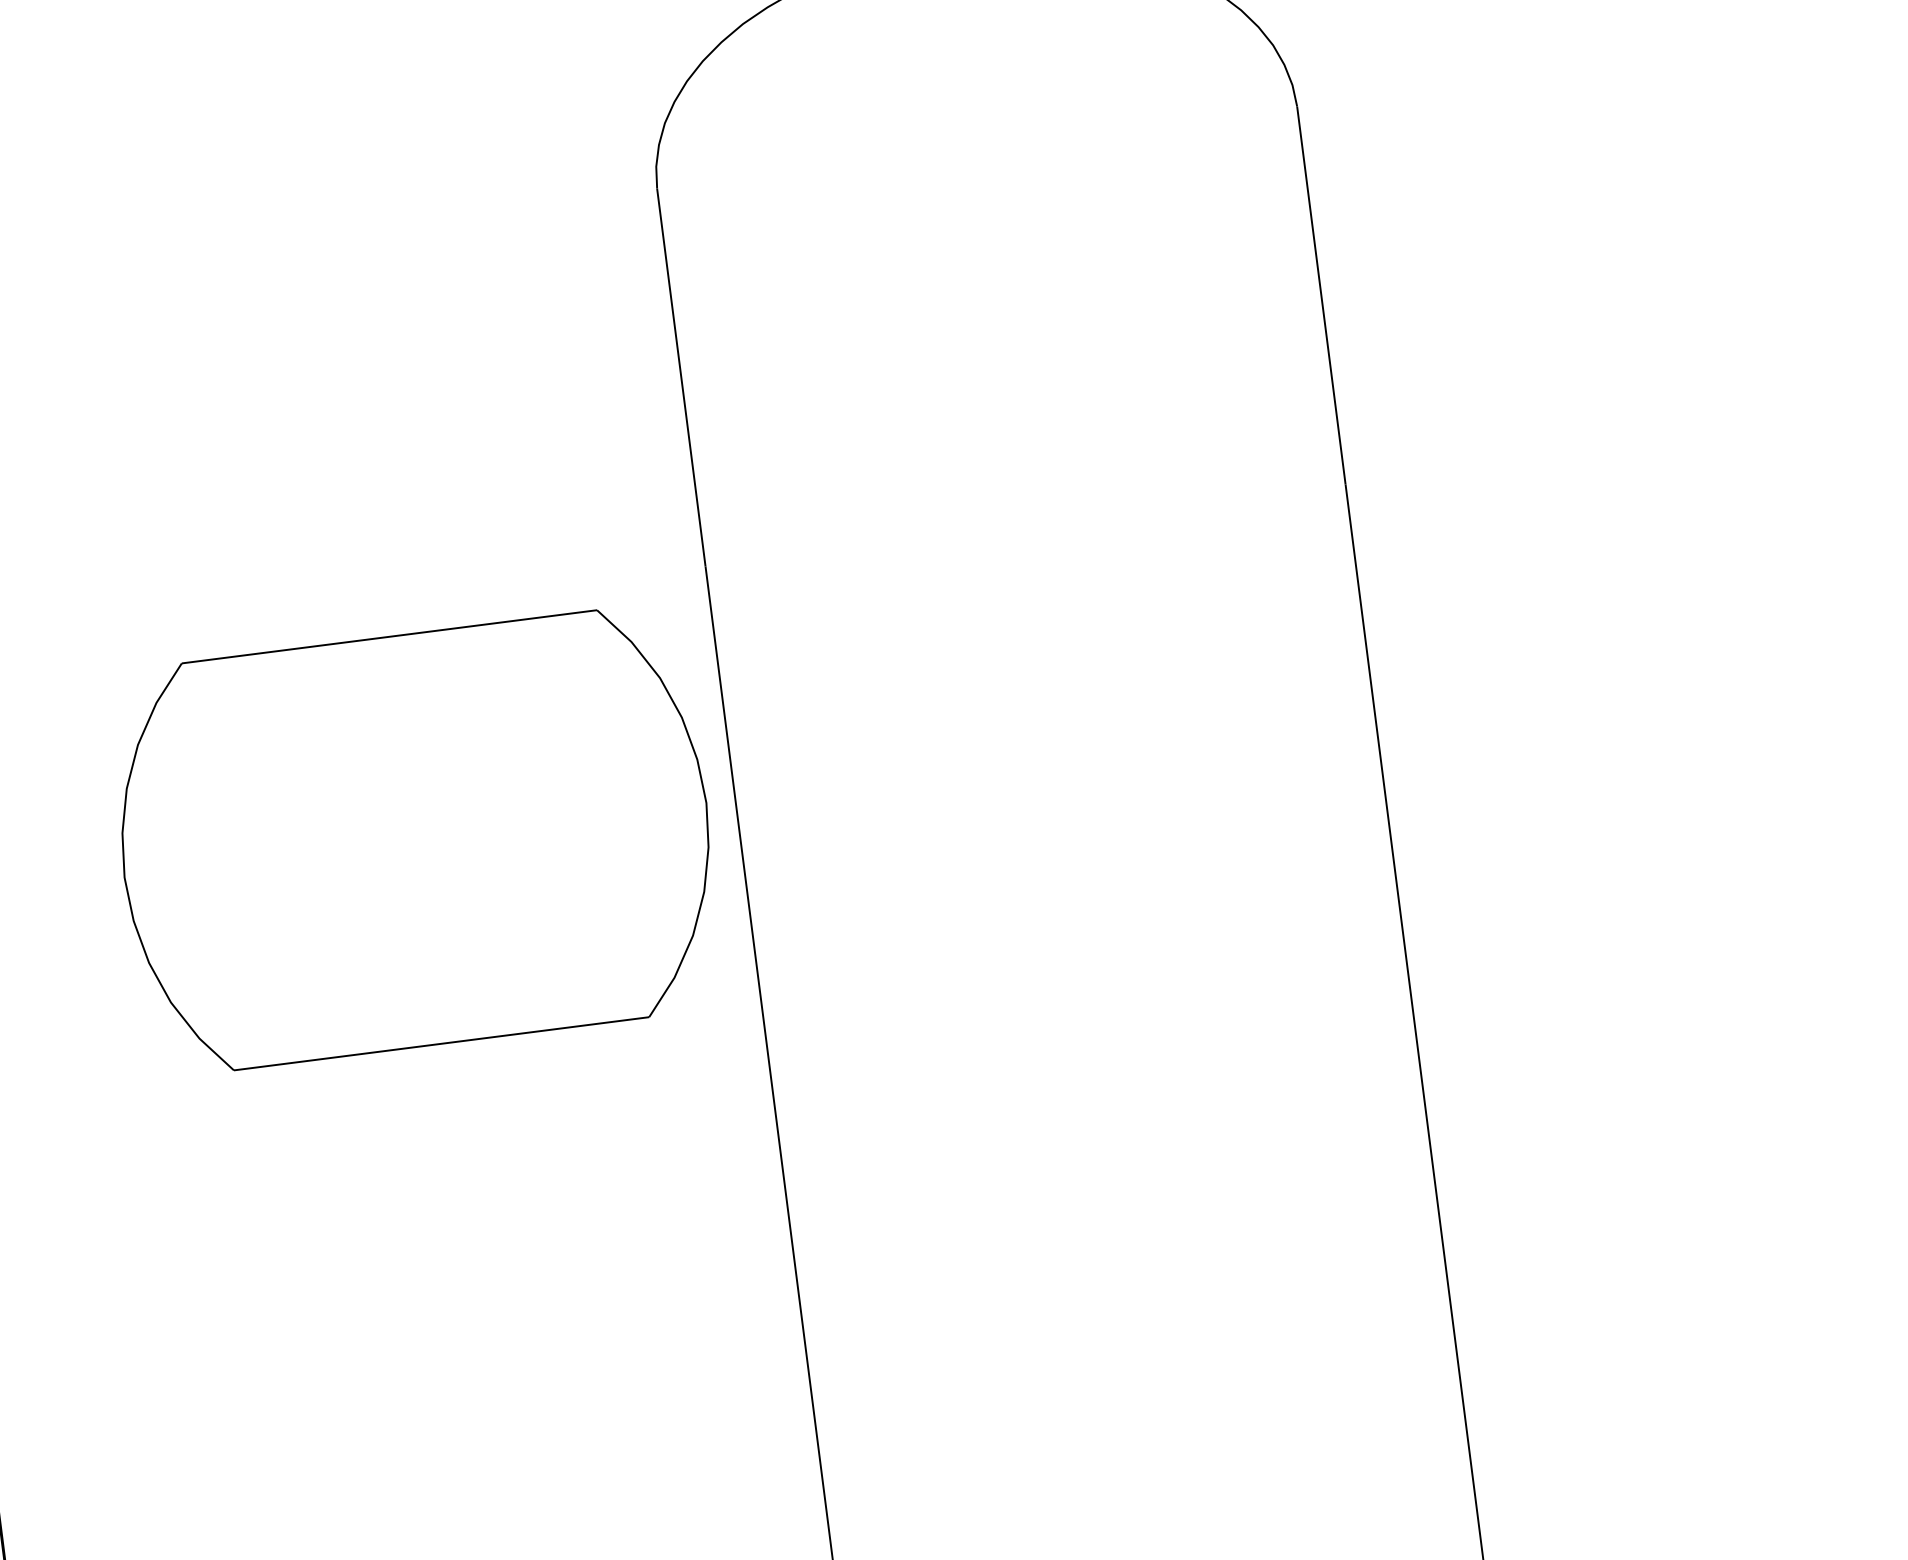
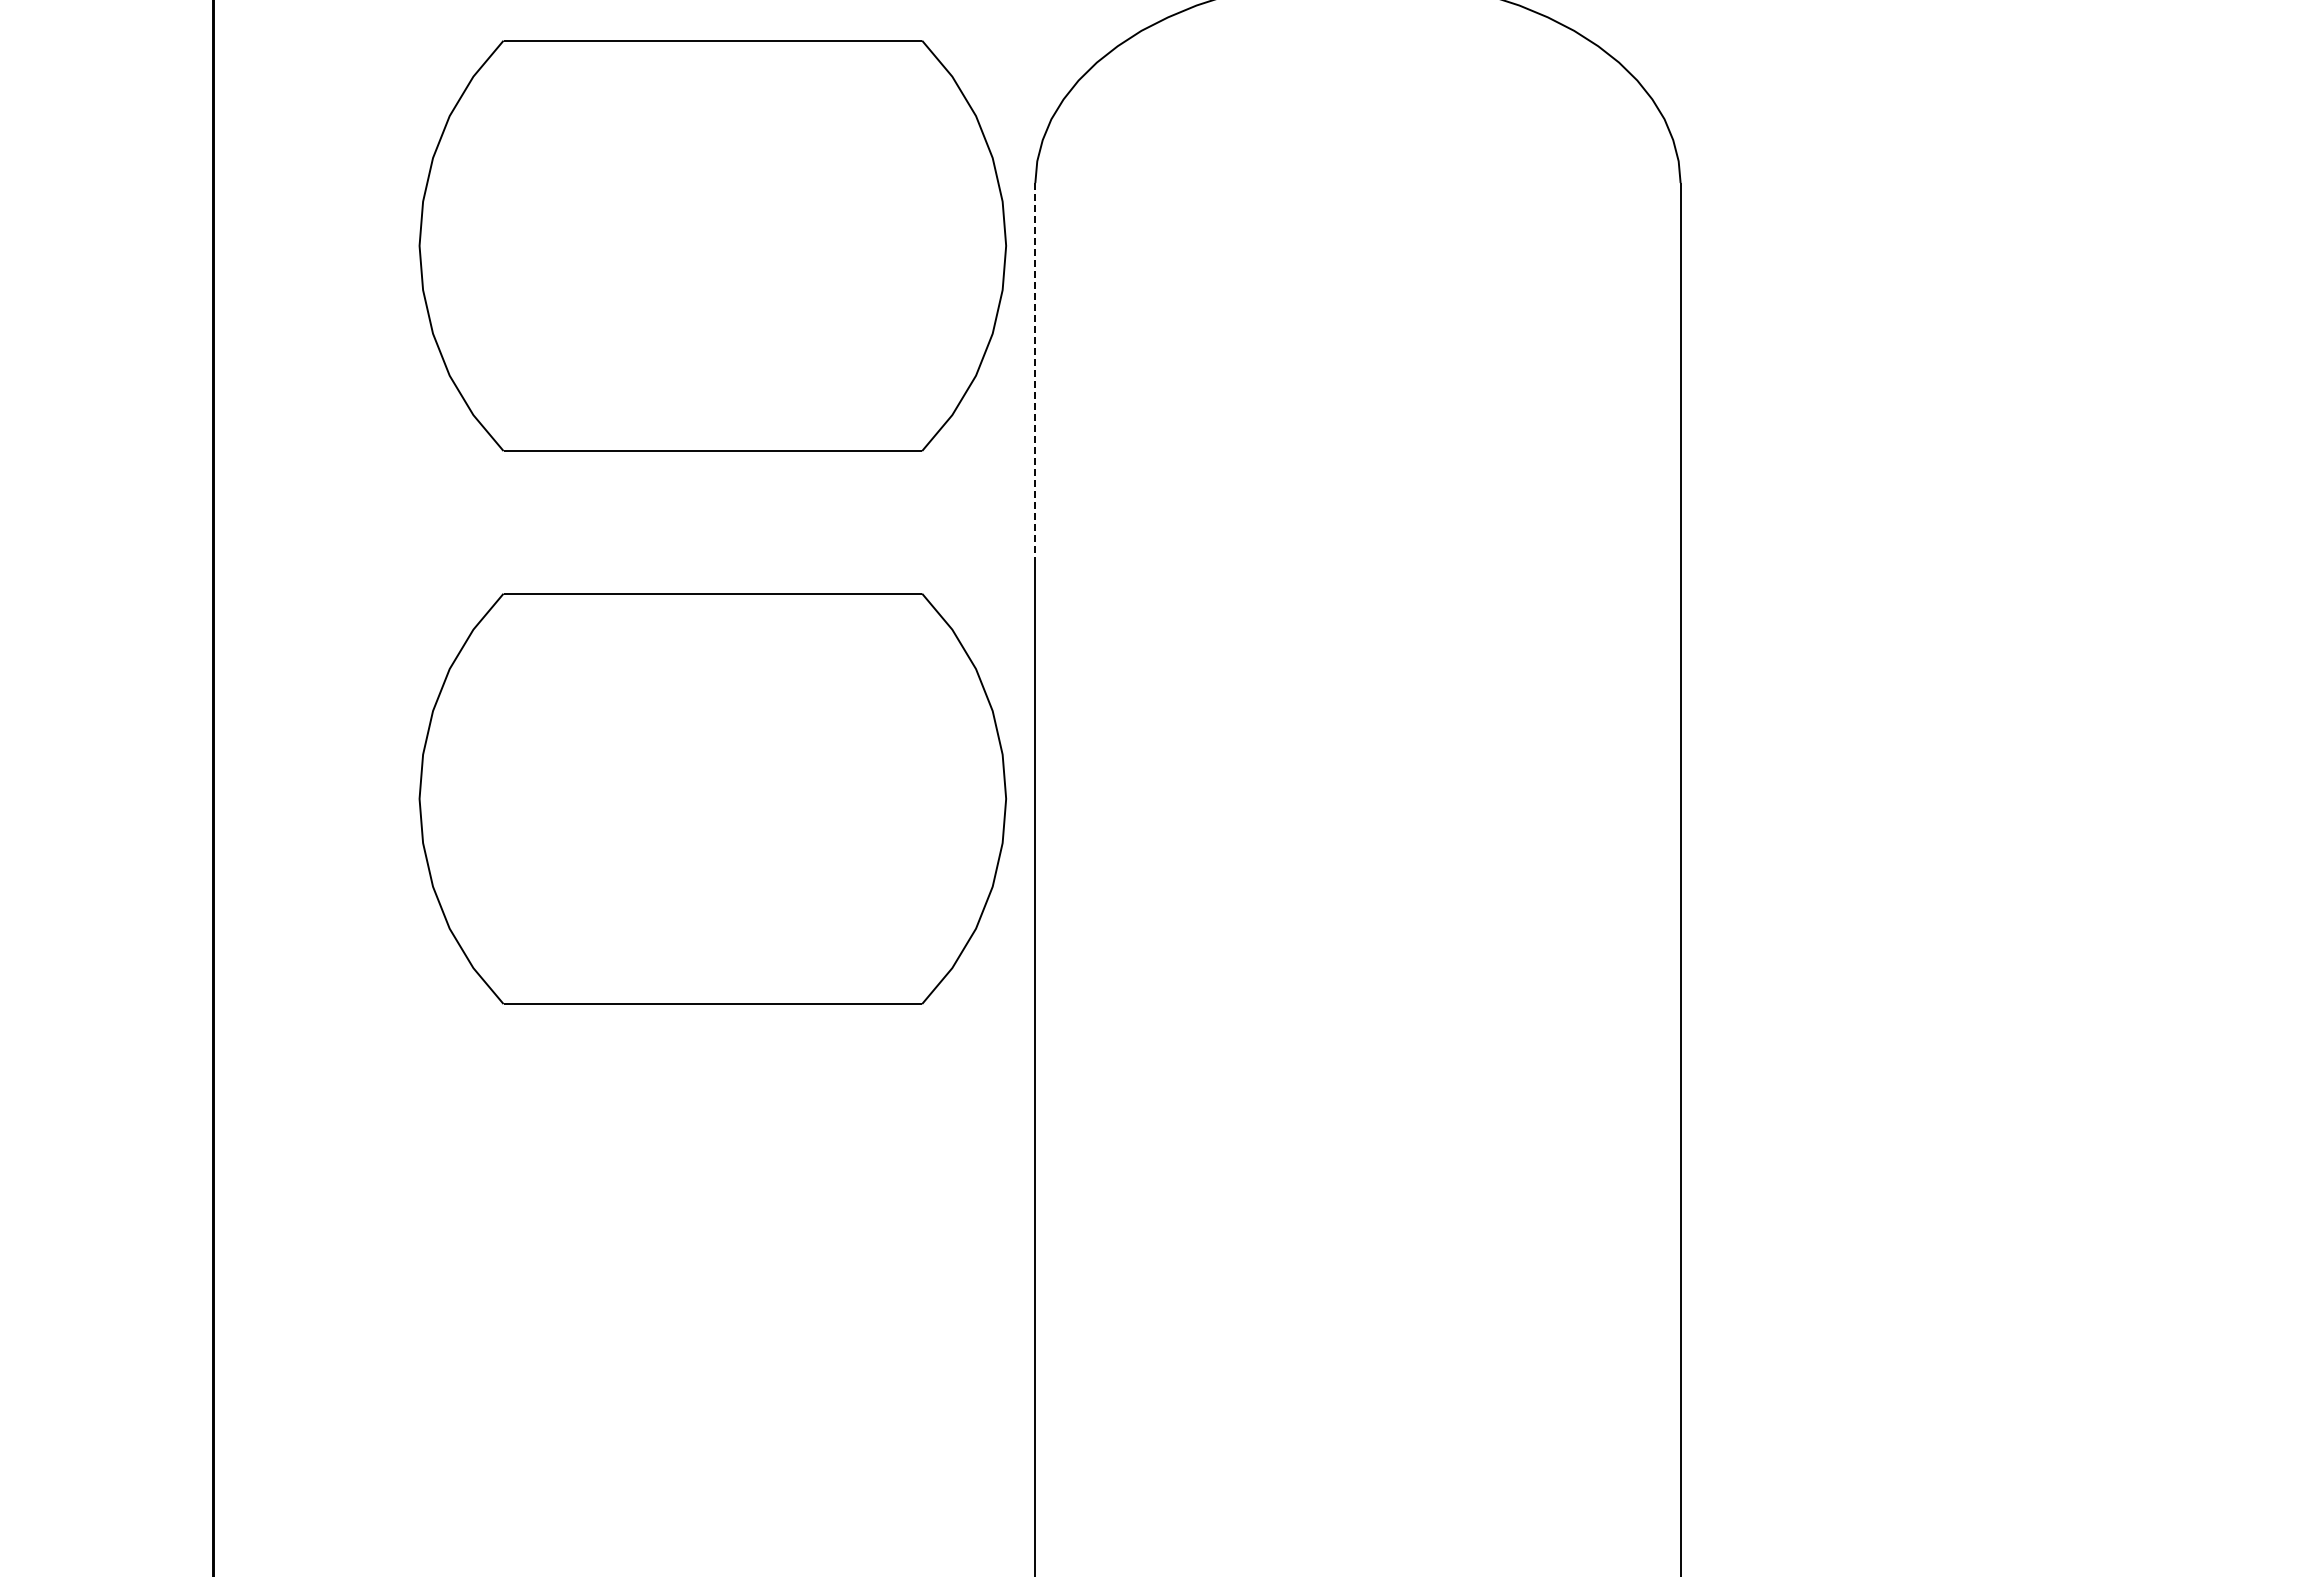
part: (344, 291) -> (712, 245), added
line: (681, 377) -> (1035, 373), solid -> dashed

